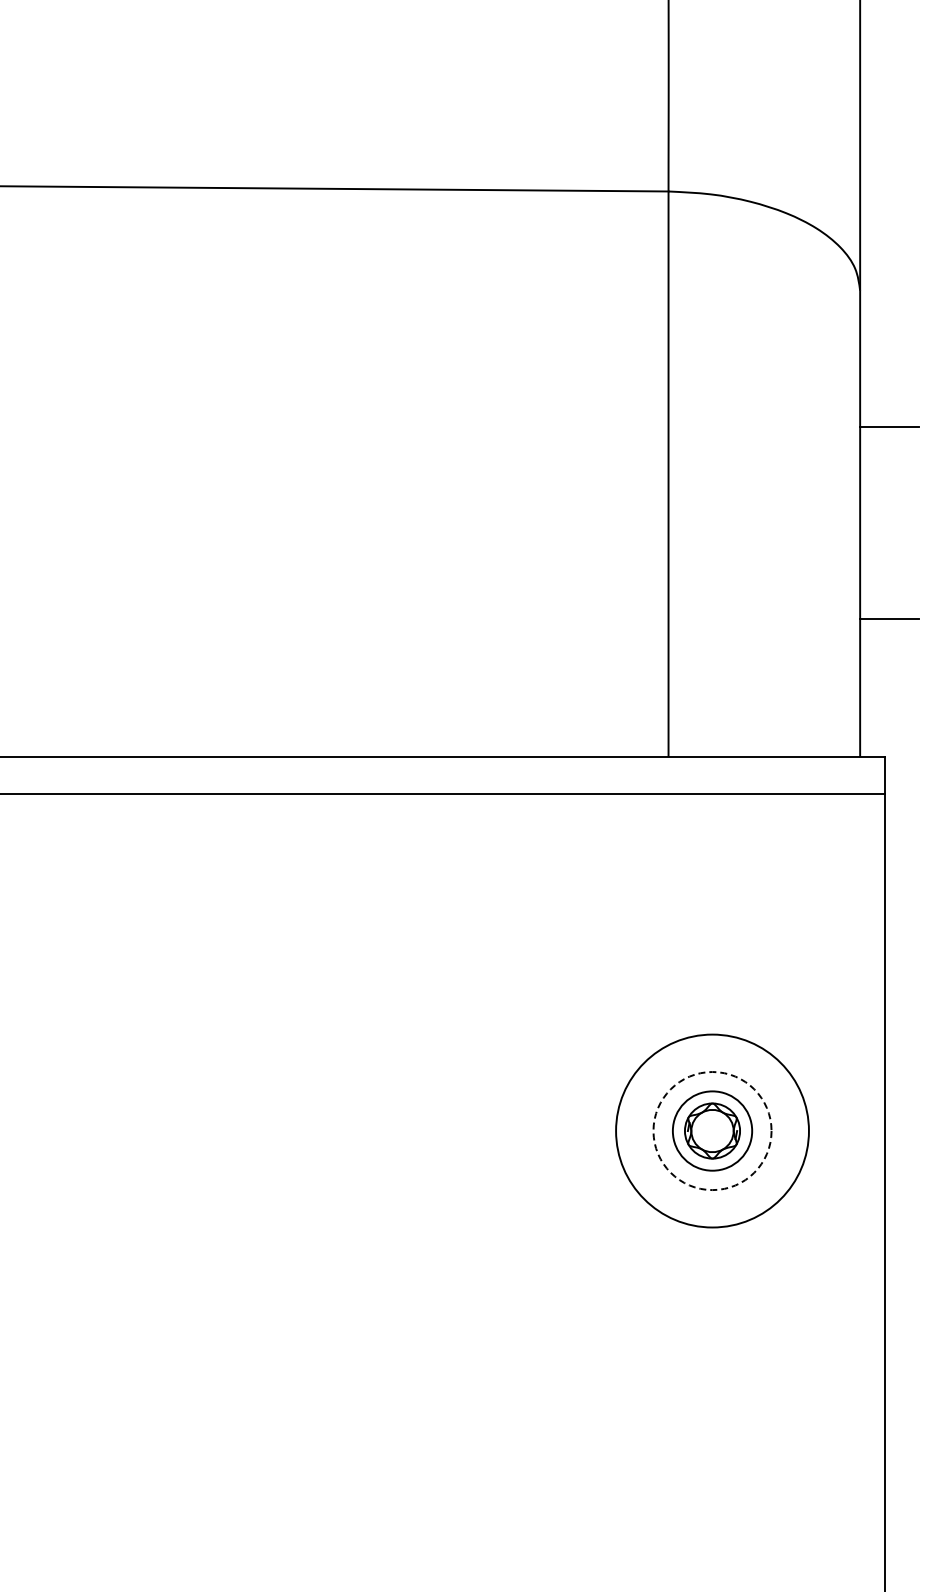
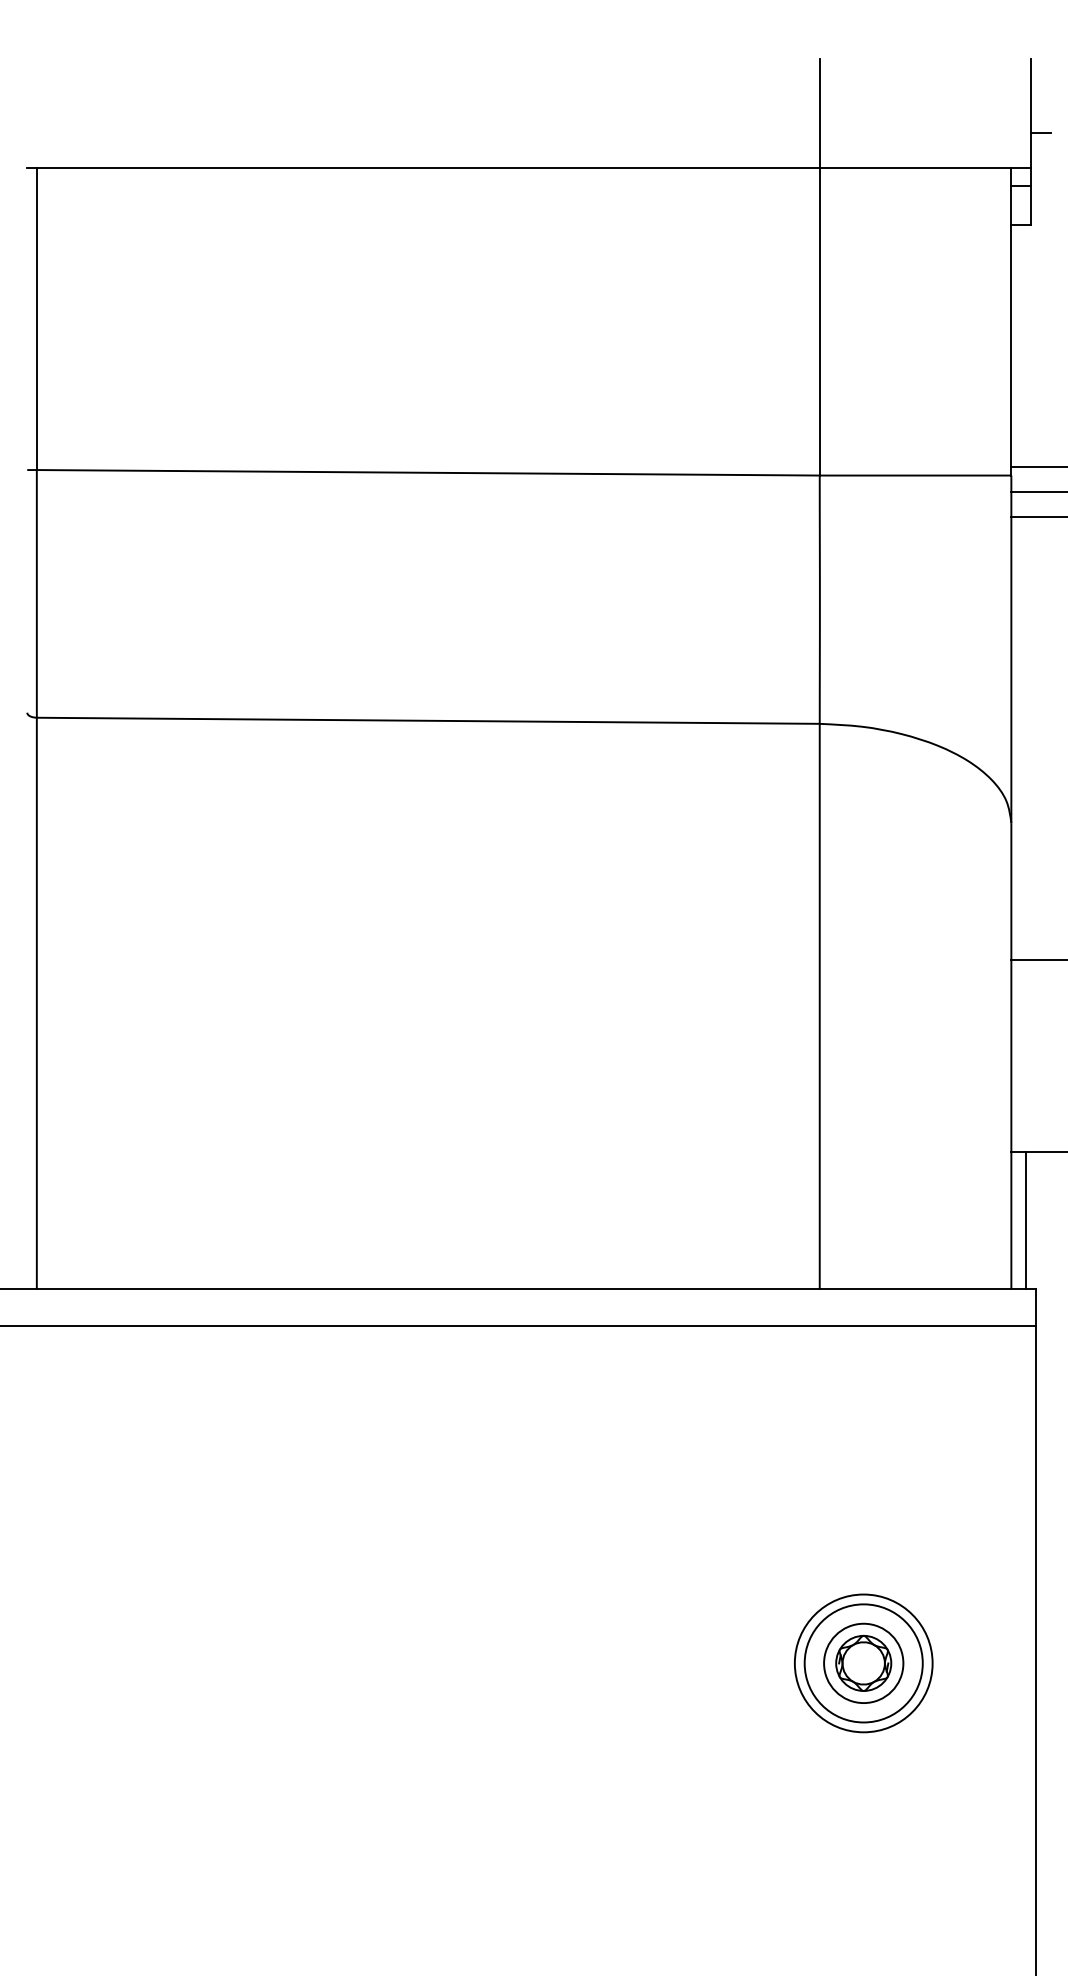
line: (875, 688) -> (1026, 1220), added
circle: (712, 1131) -> (863, 1663), dashed -> solid
circle: (712, 1131) -> (863, 1663), size x0.71

